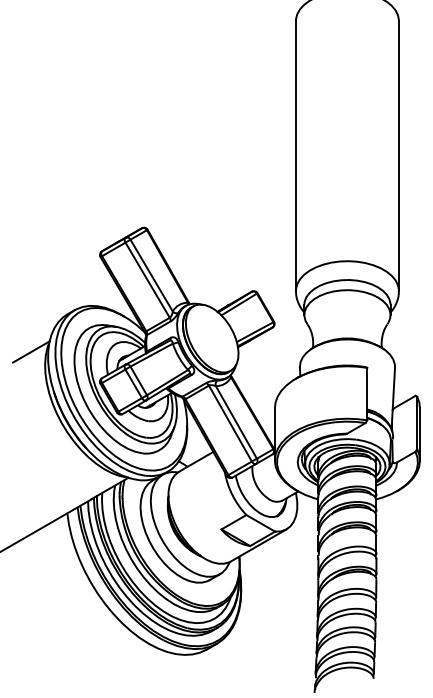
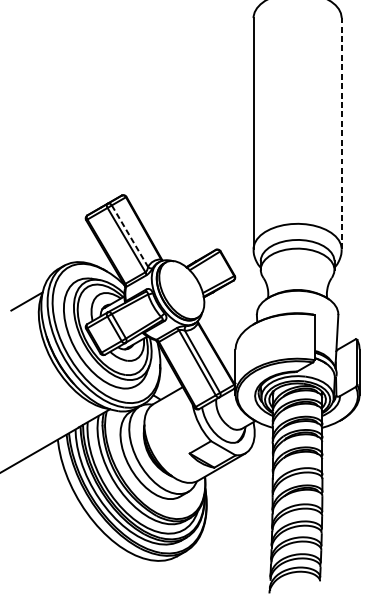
line: (398, 155) -> (341, 133), solid -> dashed
line: (151, 275) -> (129, 236), solid -> dashed

